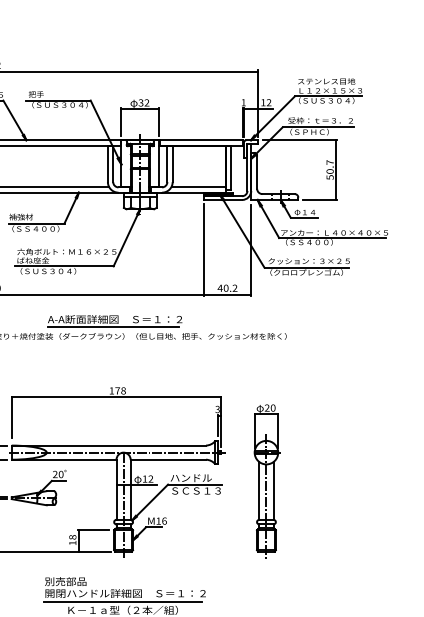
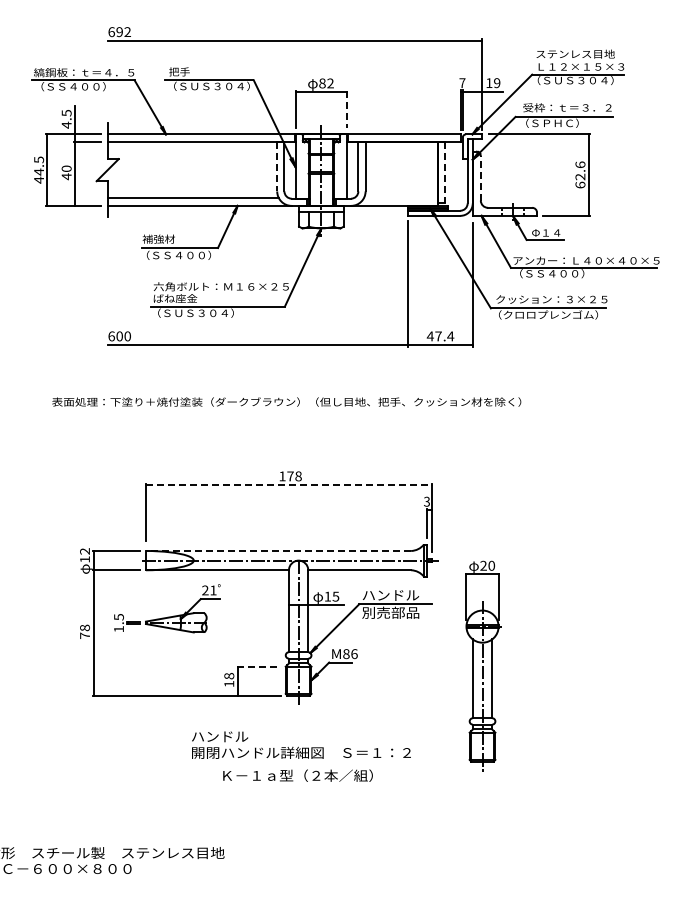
text: (141, 102) -> (322, 82), 32 -> 82
text: (243, 102) -> (462, 82), 1 -> 7
text: (269, 102) -> (497, 83), 12 -> 19
line: (159, 122) -> (347, 109), solid -> dashed
line: (108, 163) -> (277, 166), solid -> dashed
line: (231, 168) -> (445, 172), solid -> dashed
text: (330, 169) -> (580, 174), 50.7 -> 62.6
line: (256, 172) -> (480, 178), solid -> dashed
line: (198, 186) -> (400, 197), removed
text: (230, 288) -> (444, 336), 40.2 -> 47.4
part: (114, 321) -> (286, 381), removed
line: (116, 397) -> (289, 485), solid -> dashed
line: (108, 445) -> (278, 550), solid -> dashed
text: (61, 474) -> (213, 590), 20 -> 21
text: (150, 478) -> (335, 596), 12 -> 15
part: (267, 481) -> (483, 665), moved
text: (195, 490) -> (396, 612), ＳＣＳ１３ -> 別売部品
text: (158, 521) -> (346, 654), M16 -> M86
line: (94, 530) -> (258, 666), solid -> dashed
text: (65, 581) -> (219, 736), 別売部品 -> ハンドル
line: (123, 602) -> (298, 764), removed

